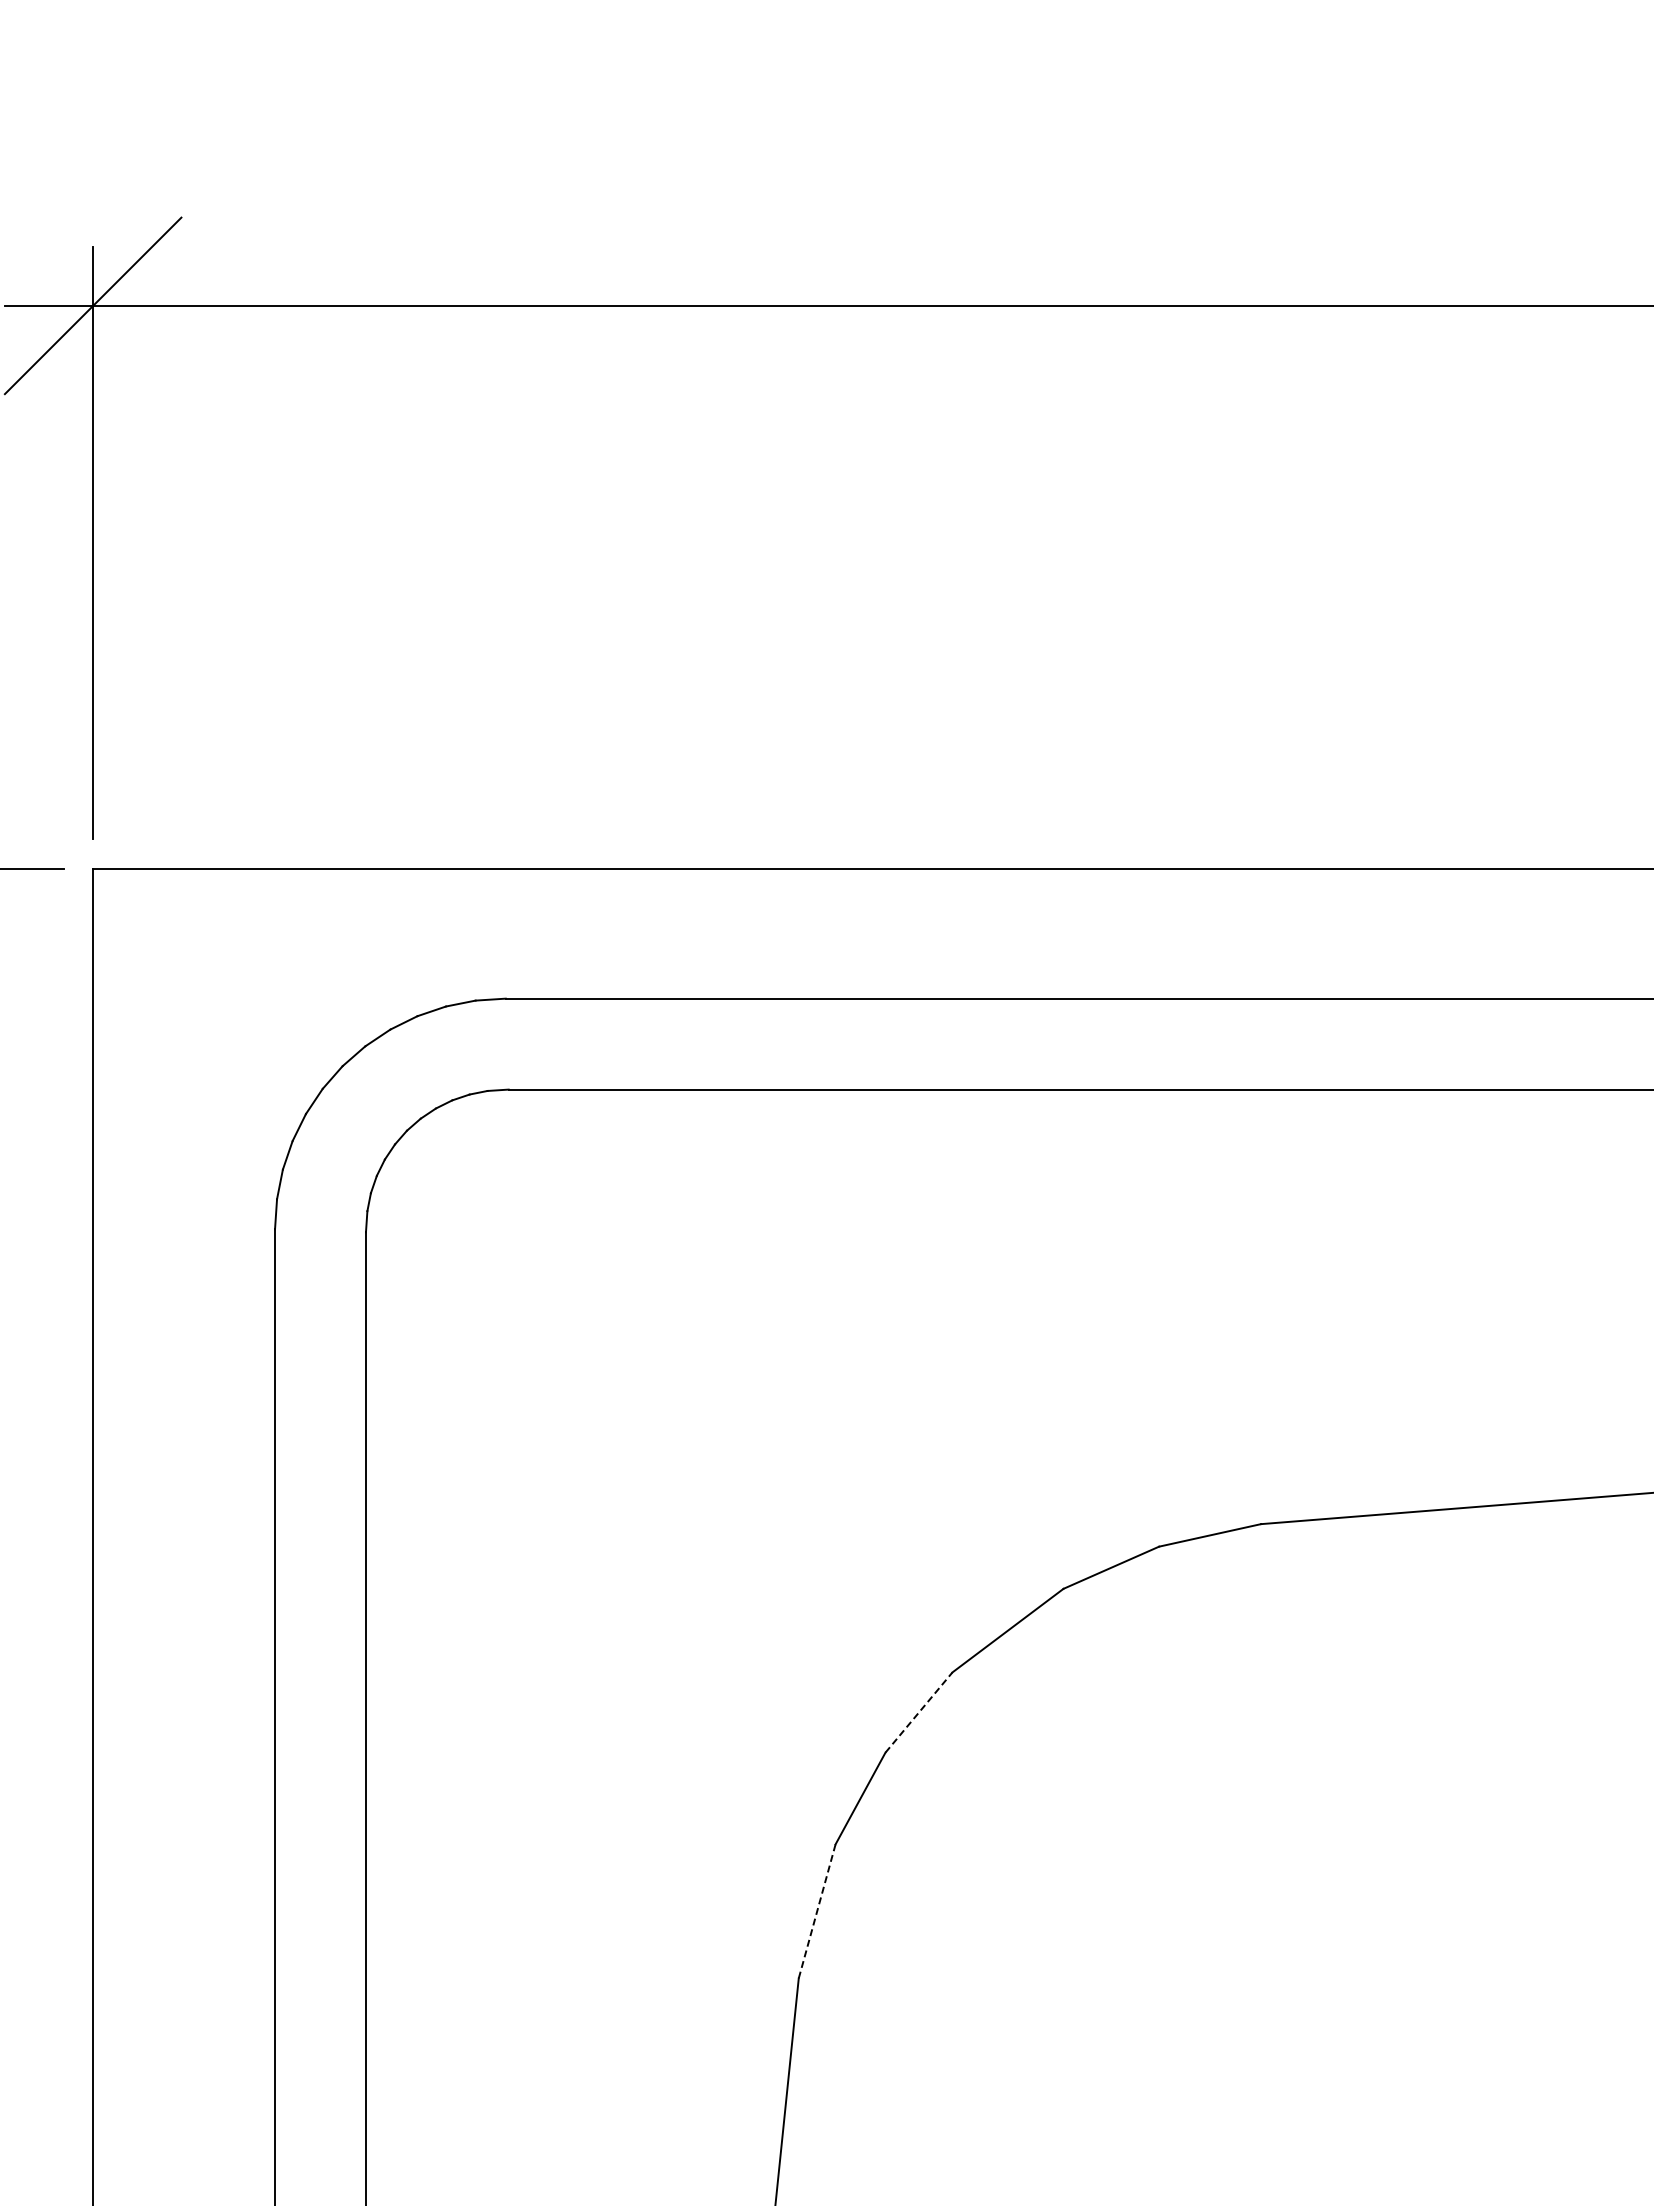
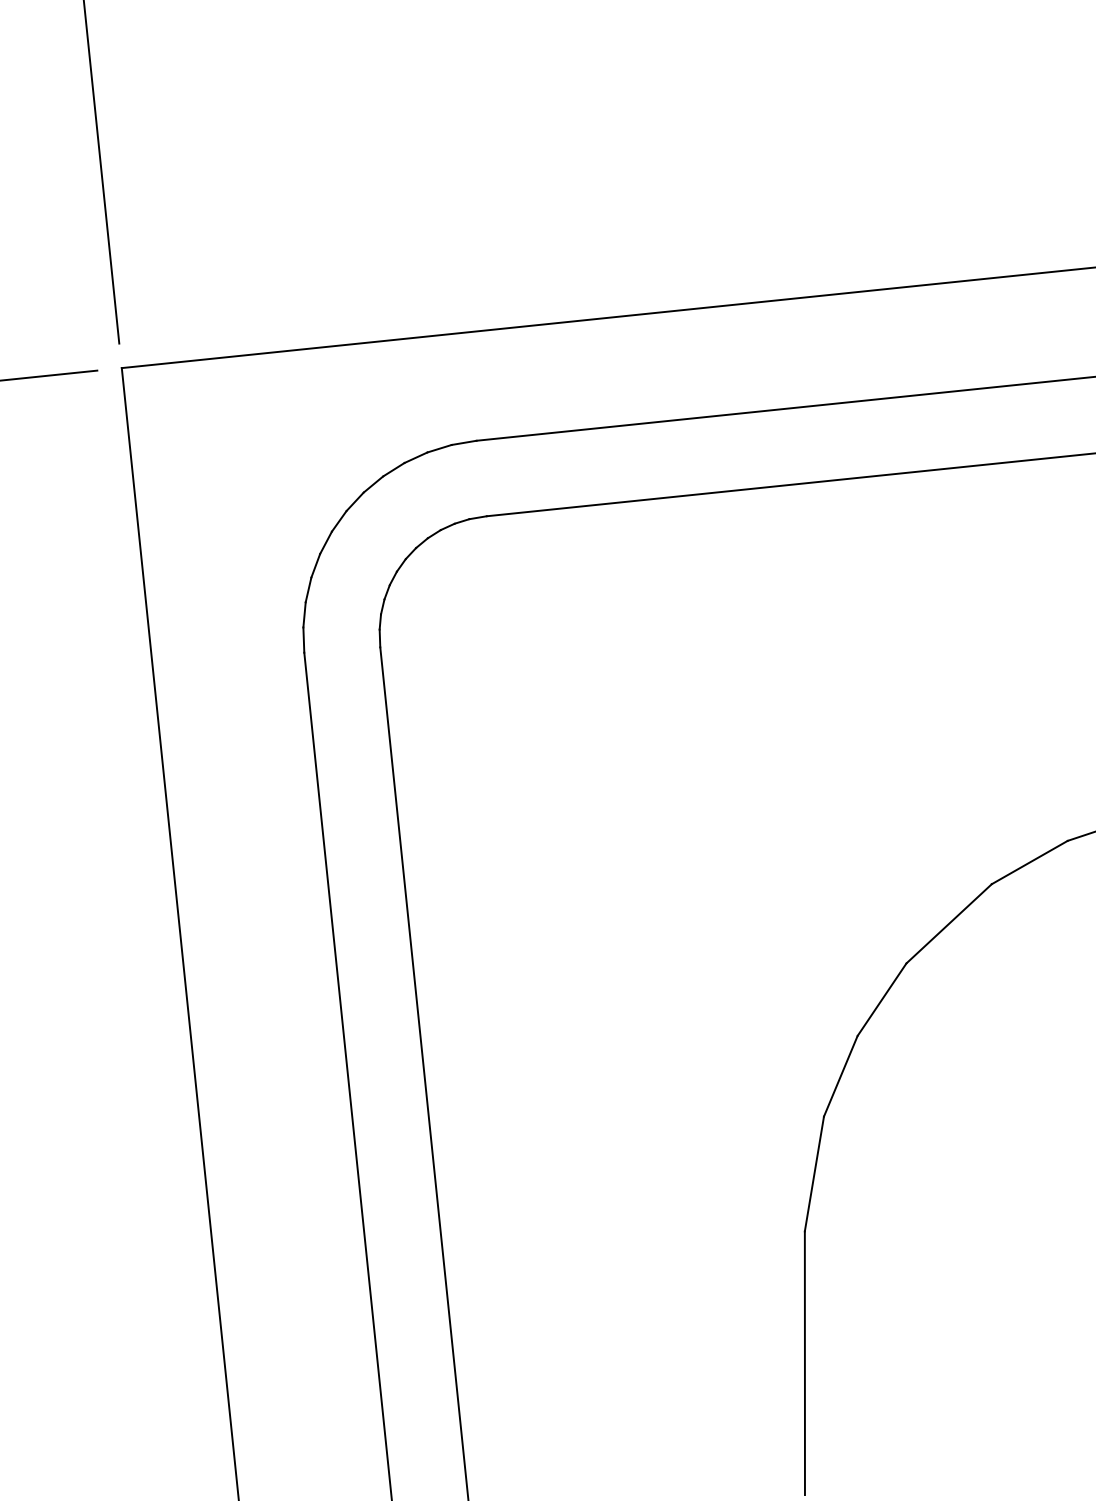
line: (919, 1712) -> (882, 999), dashed -> solid
line: (817, 1911) -> (814, 1174), dashed -> solid

